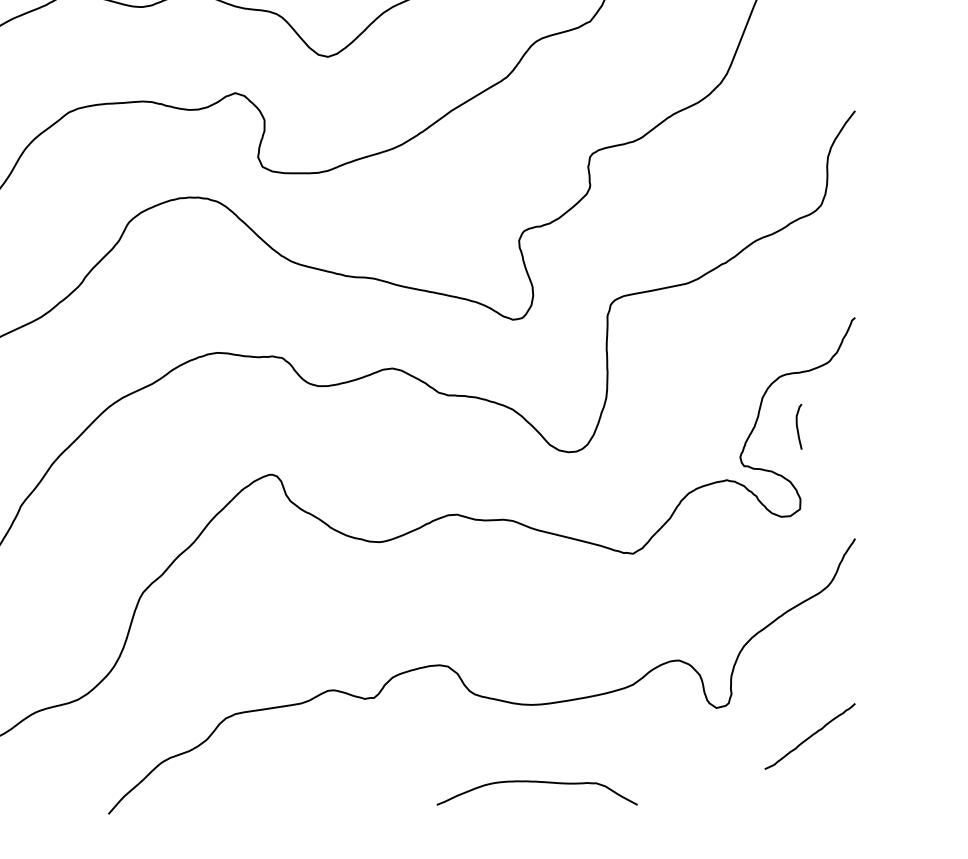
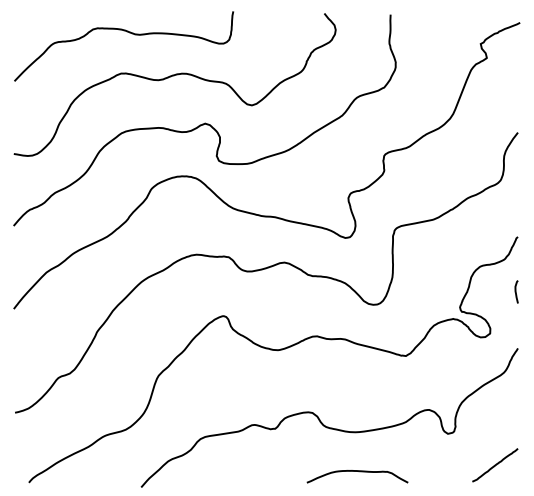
curve: (798, 425) -> (516, 291), moved
line: (810, 737) -> (495, 465), moved

